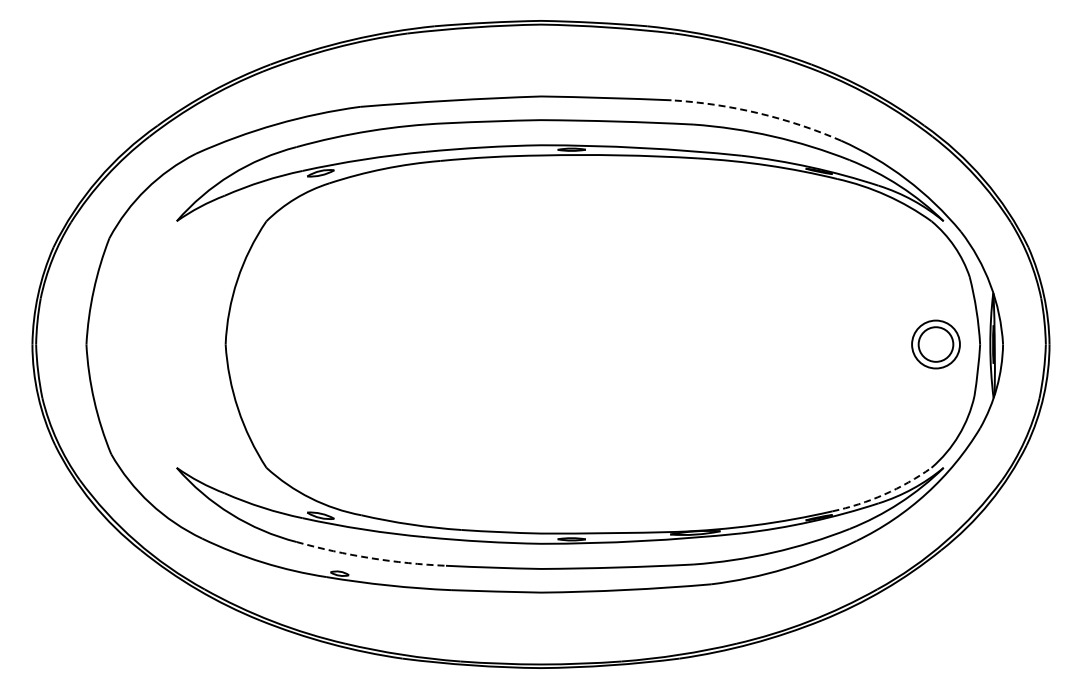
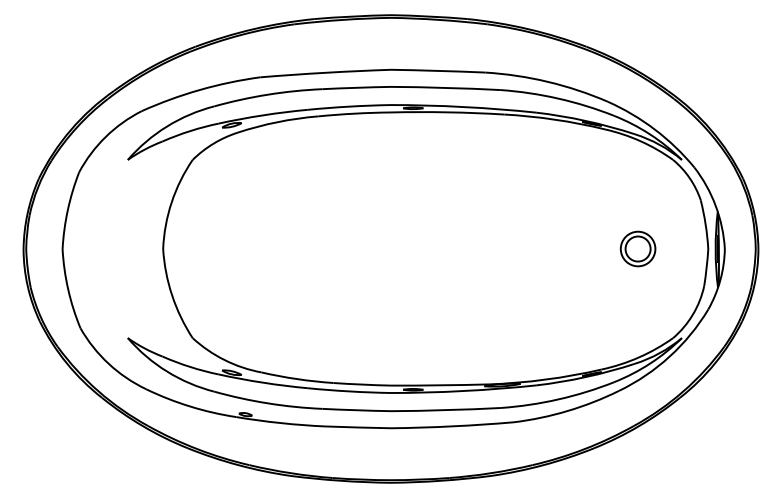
arc: (758, 113) -> (548, 82), dashed -> solid
part: (935, 344) -> (637, 249), moved
arc: (884, 494) -> (639, 357), dashed -> solid
arc: (370, 558) -> (267, 403), dashed -> solid

